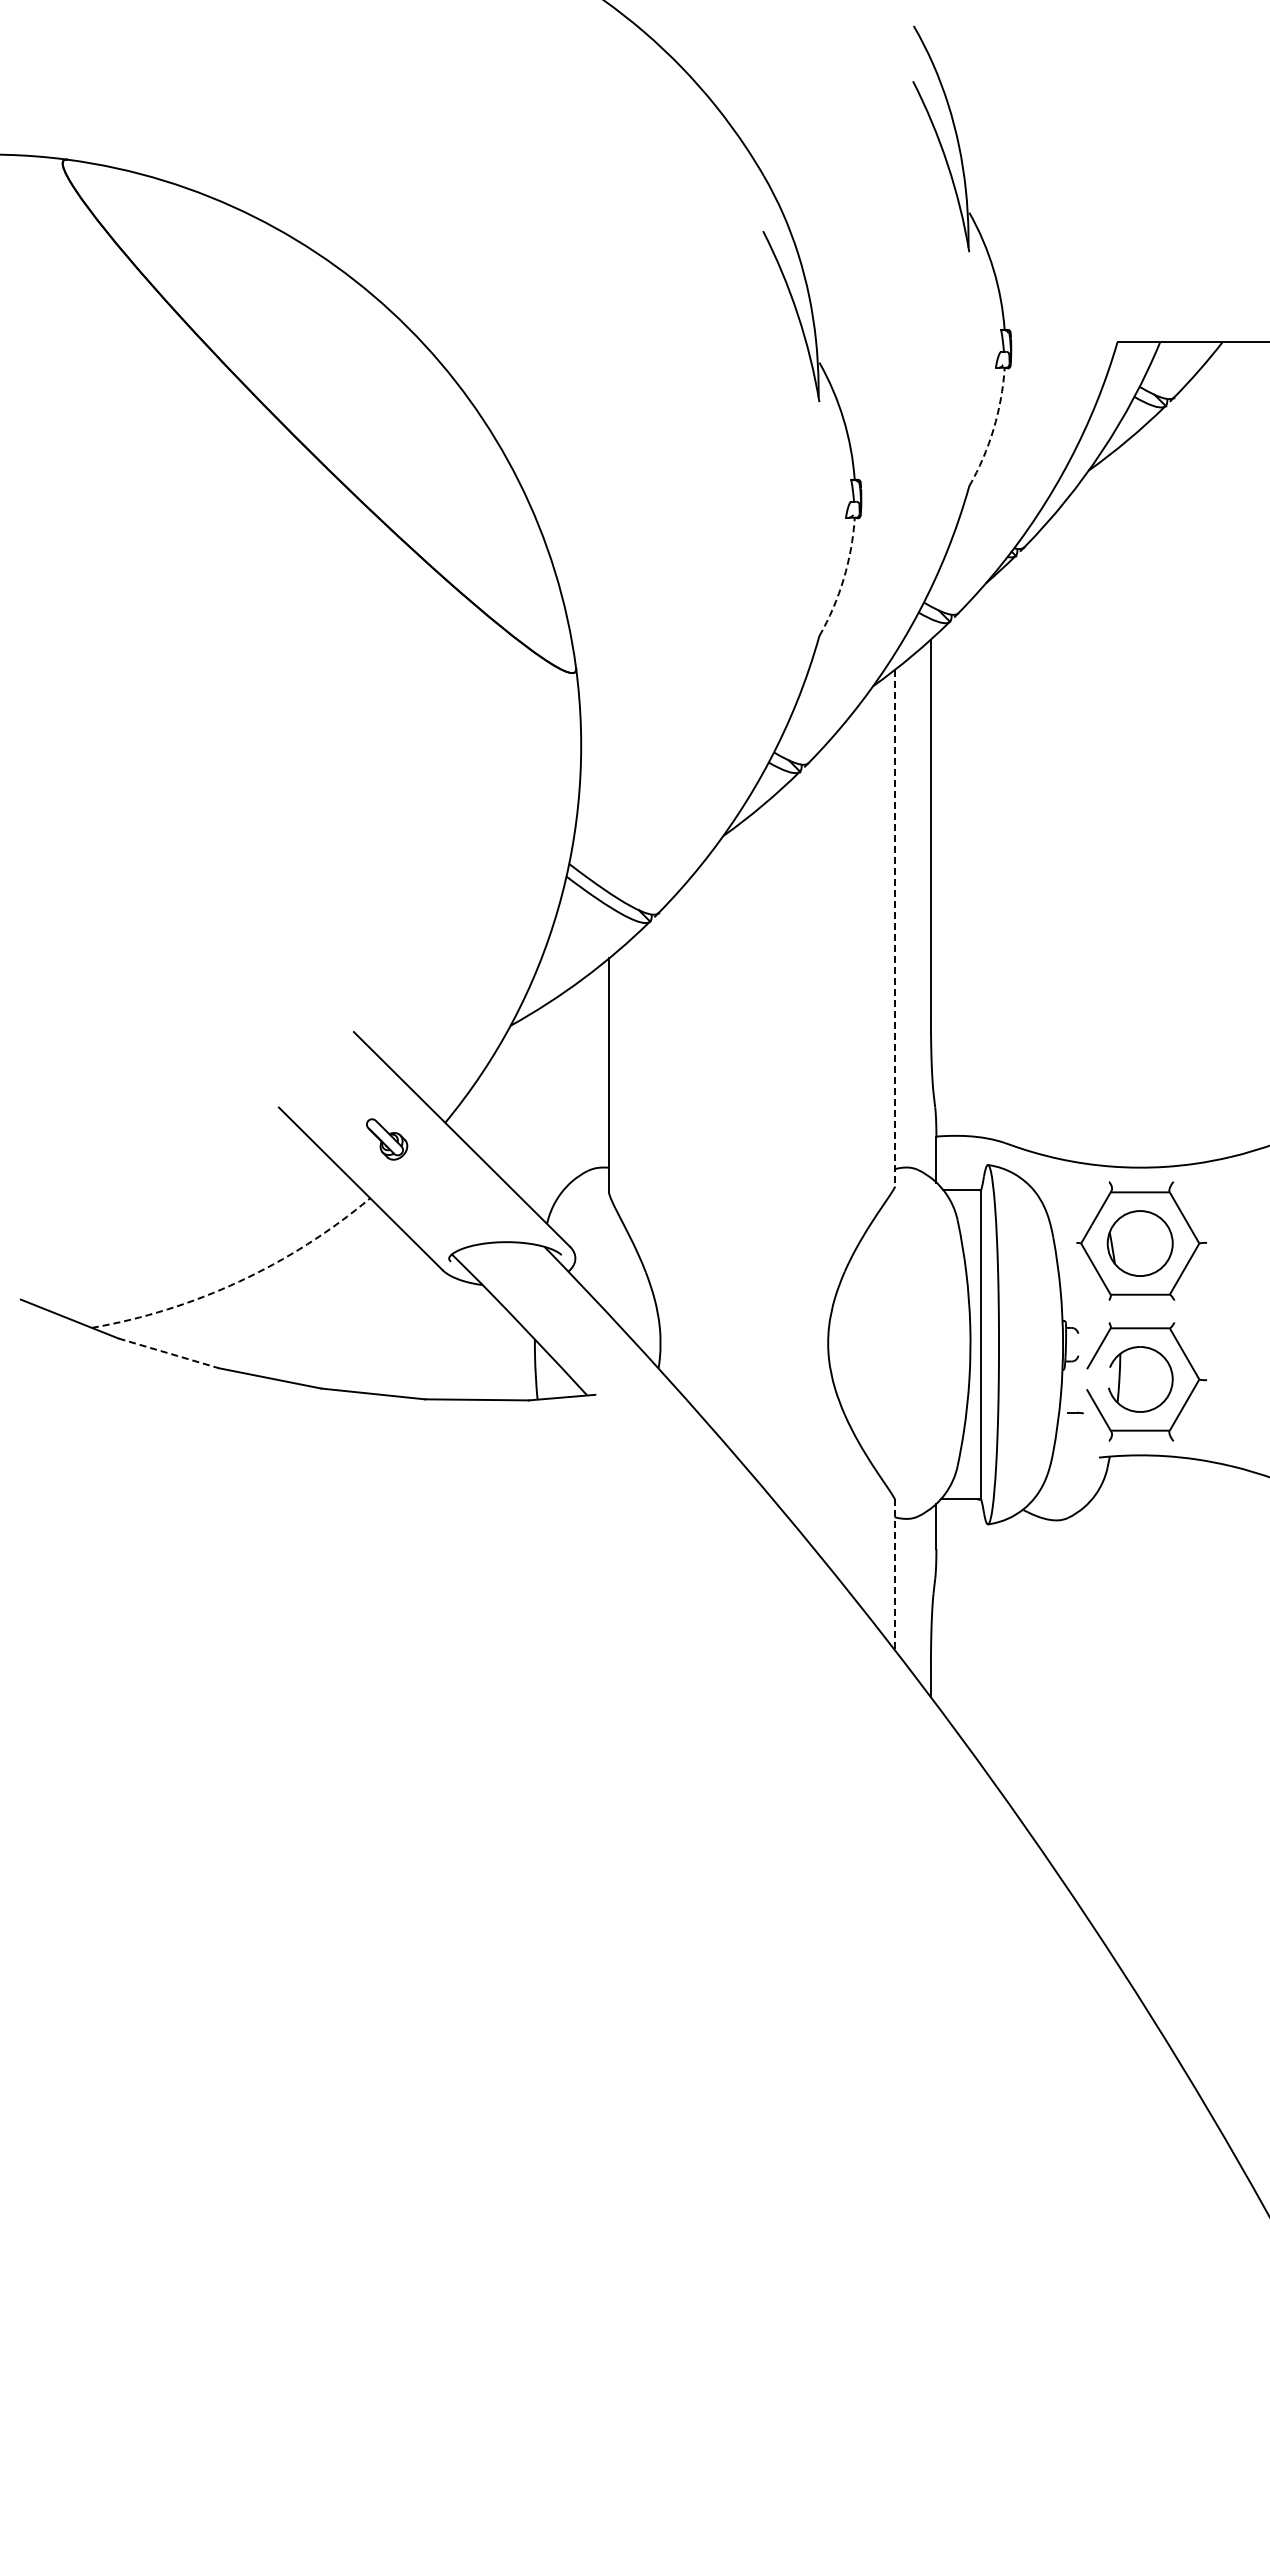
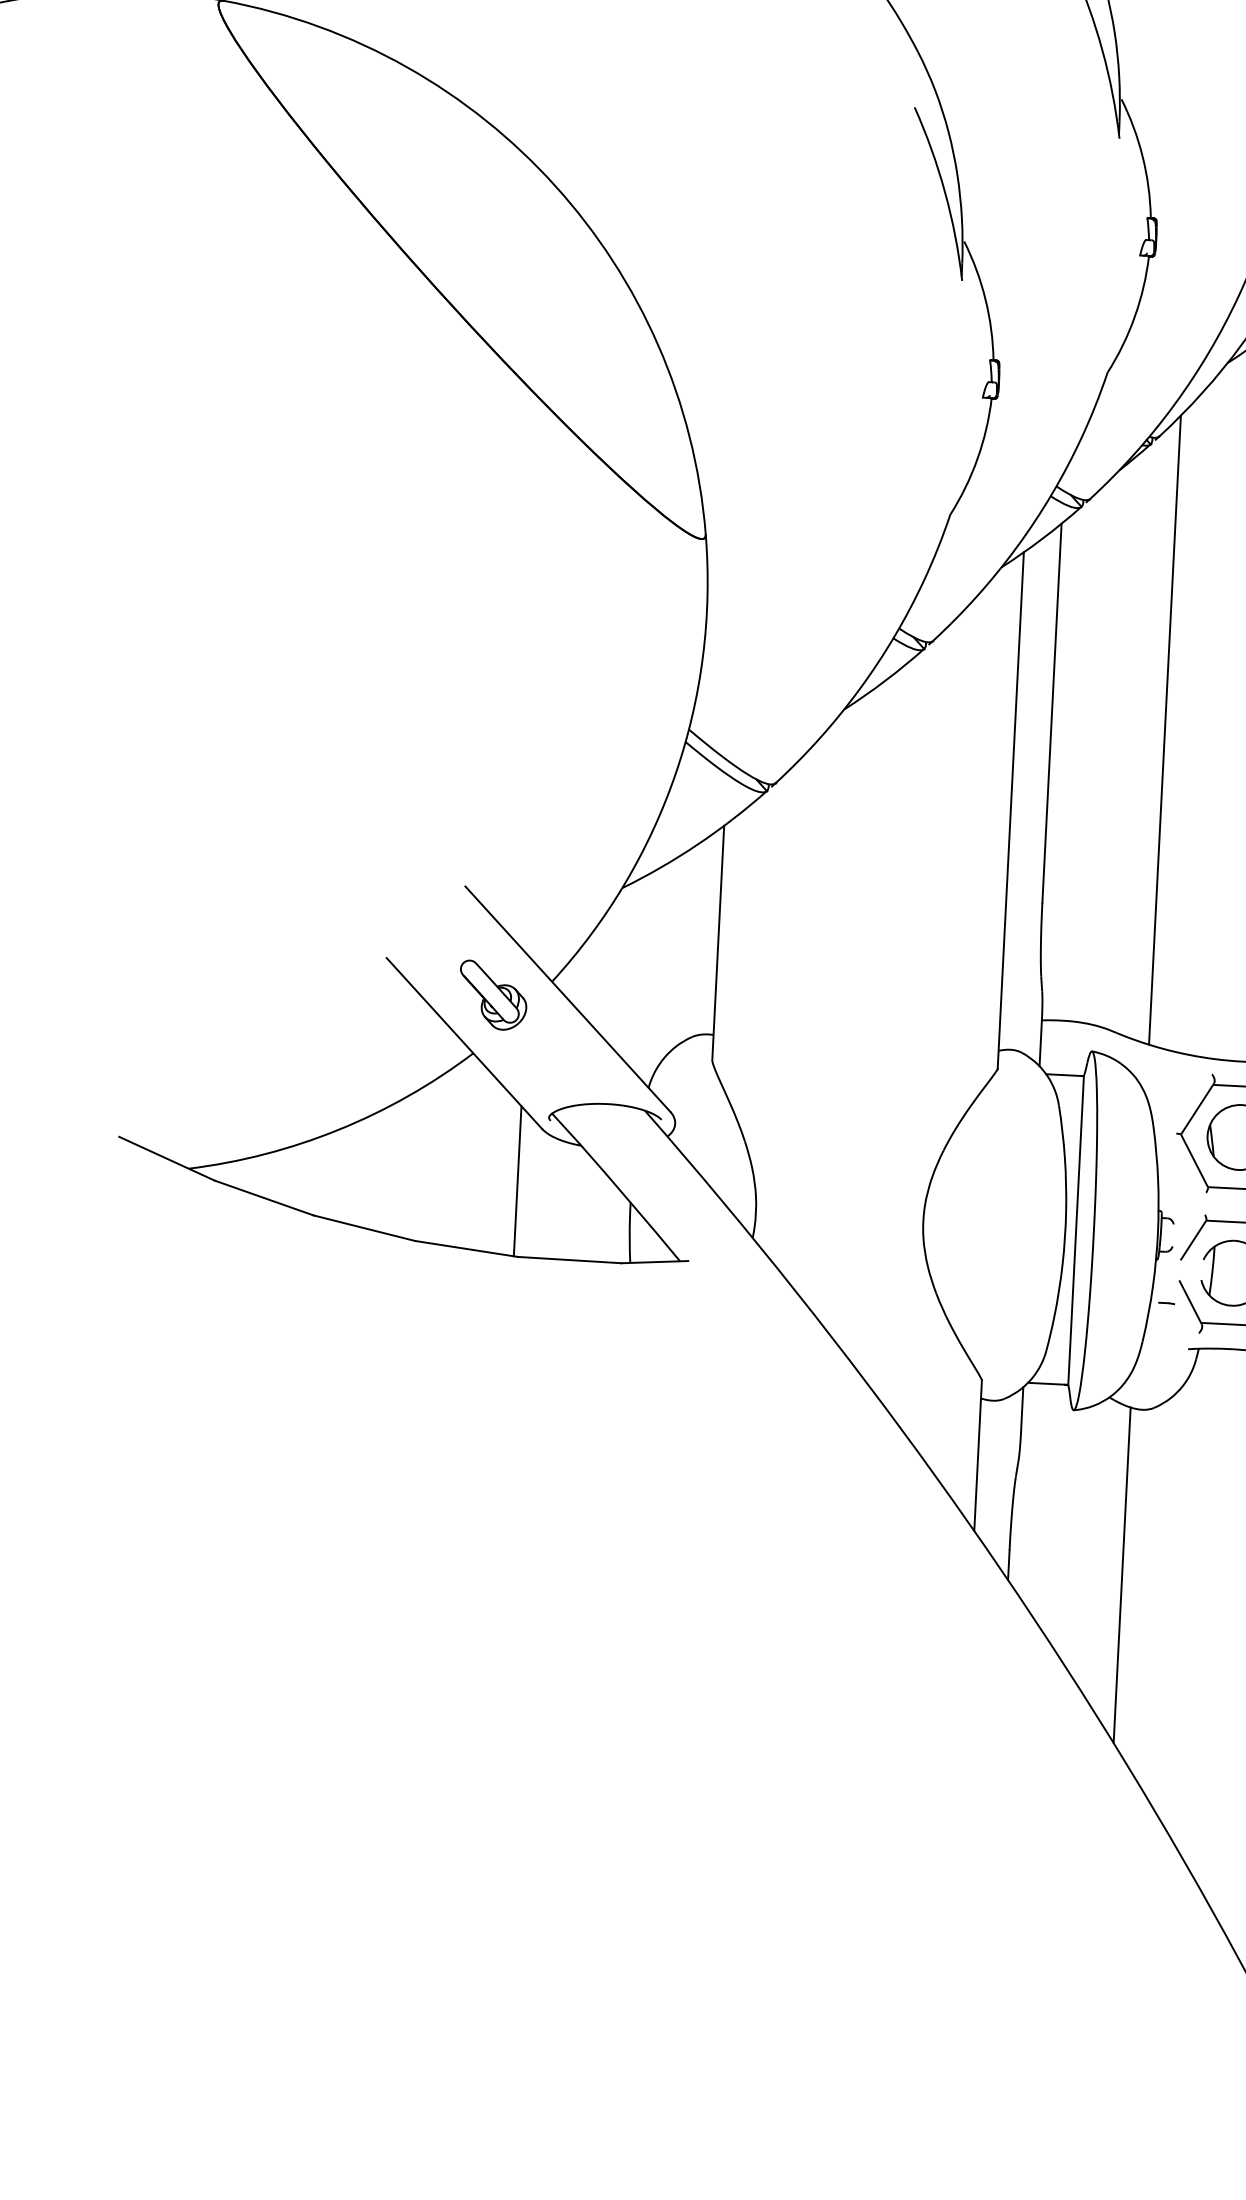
arc: (993, 429) -> (1134, 317), dashed -> solid
arc: (843, 579) -> (977, 459), dashed -> solid
line: (1044, 840) -> (1164, 730), added
line: (894, 928) -> (1010, 810), dashed -> solid
part: (386, 1139) -> (492, 995), size x1.67
arc: (239, 1281) -> (338, 1129), dashed -> solid
line: (421, 1323) -> (518, 1181), added
line: (169, 1353) -> (264, 1198), dashed -> solid
line: (894, 1574) -> (977, 1455), dashed -> solid
line: (1044, 1686) -> (1122, 1575), added

